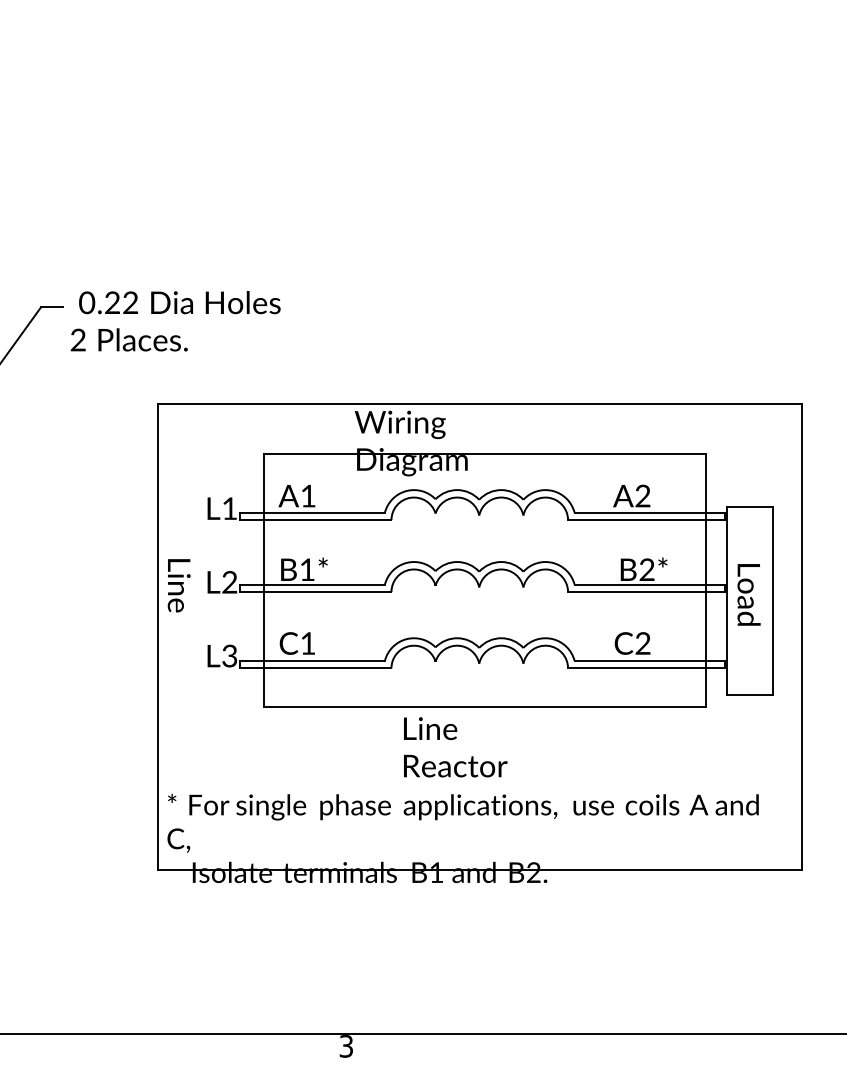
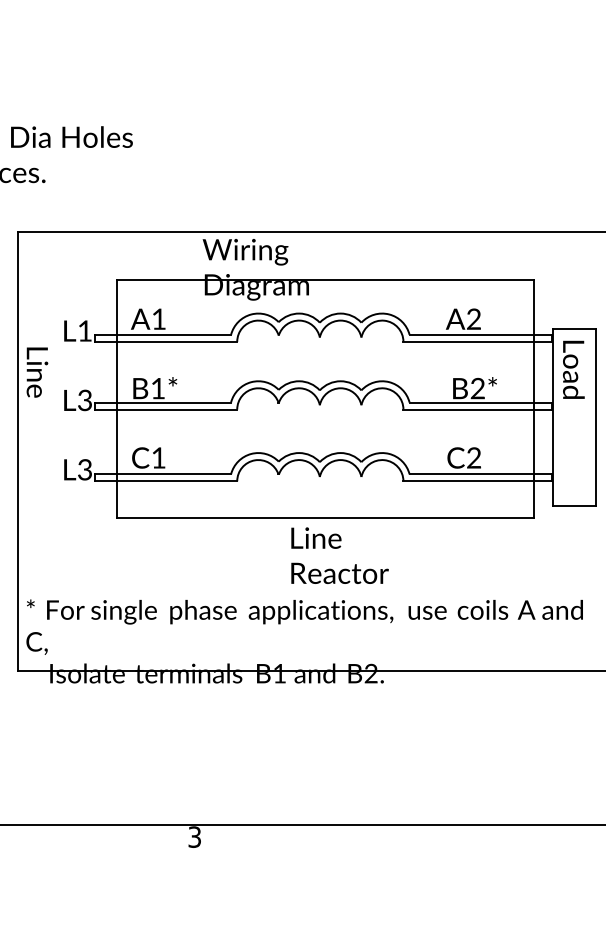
text: (229, 583) -> (84, 401), L2 -> L3
text: (178, 585) -> (36, 372), moved
text: (748, 594) -> (573, 369), moved
text: (455, 747) -> (339, 555), moved

